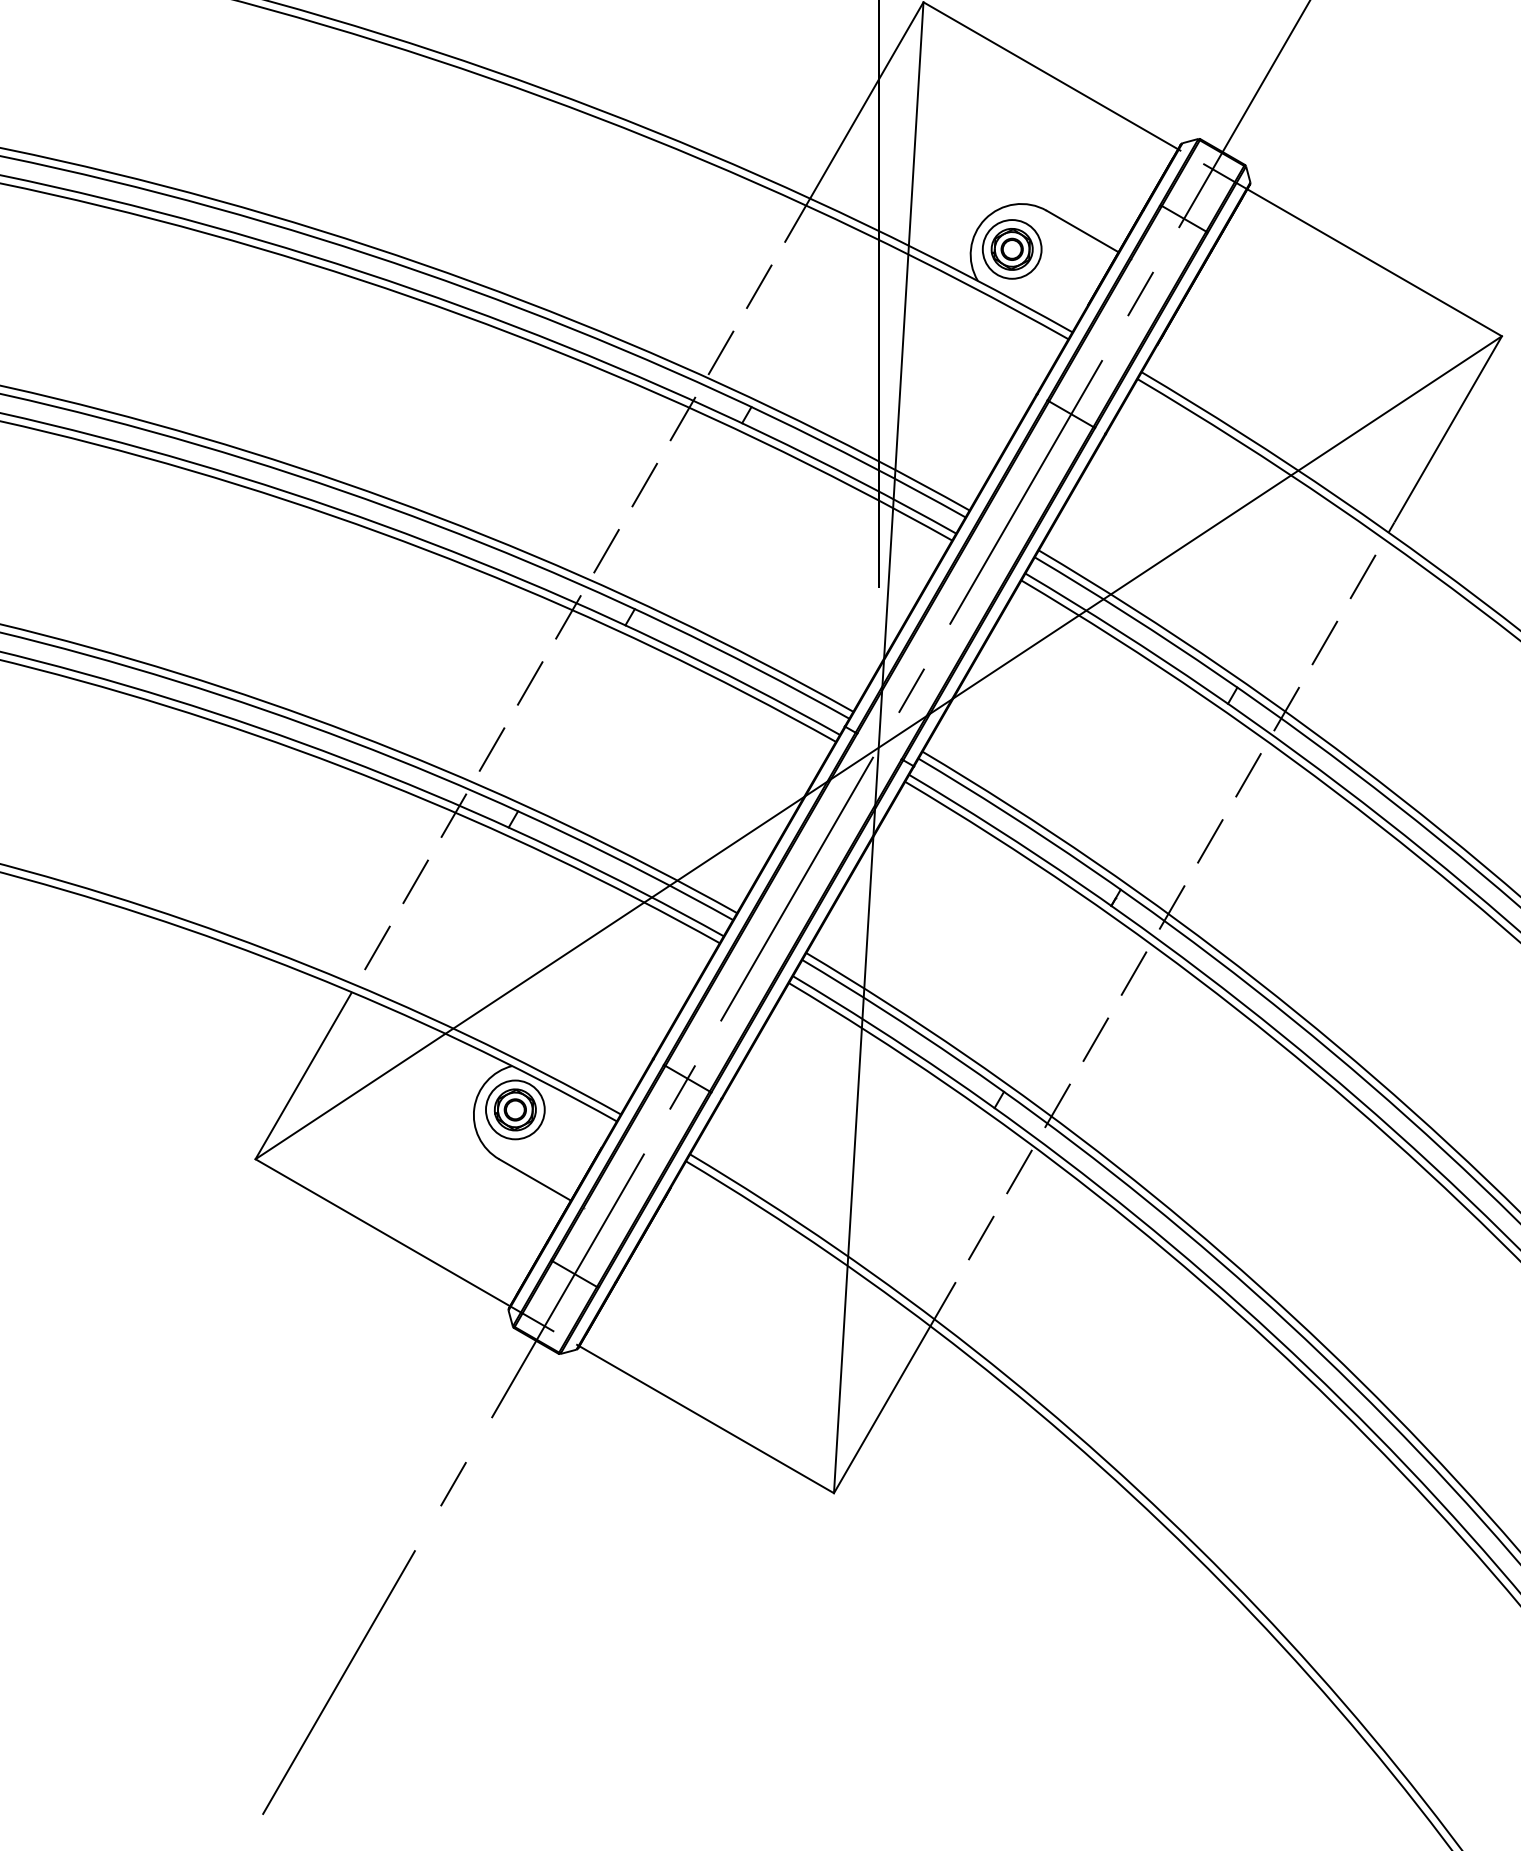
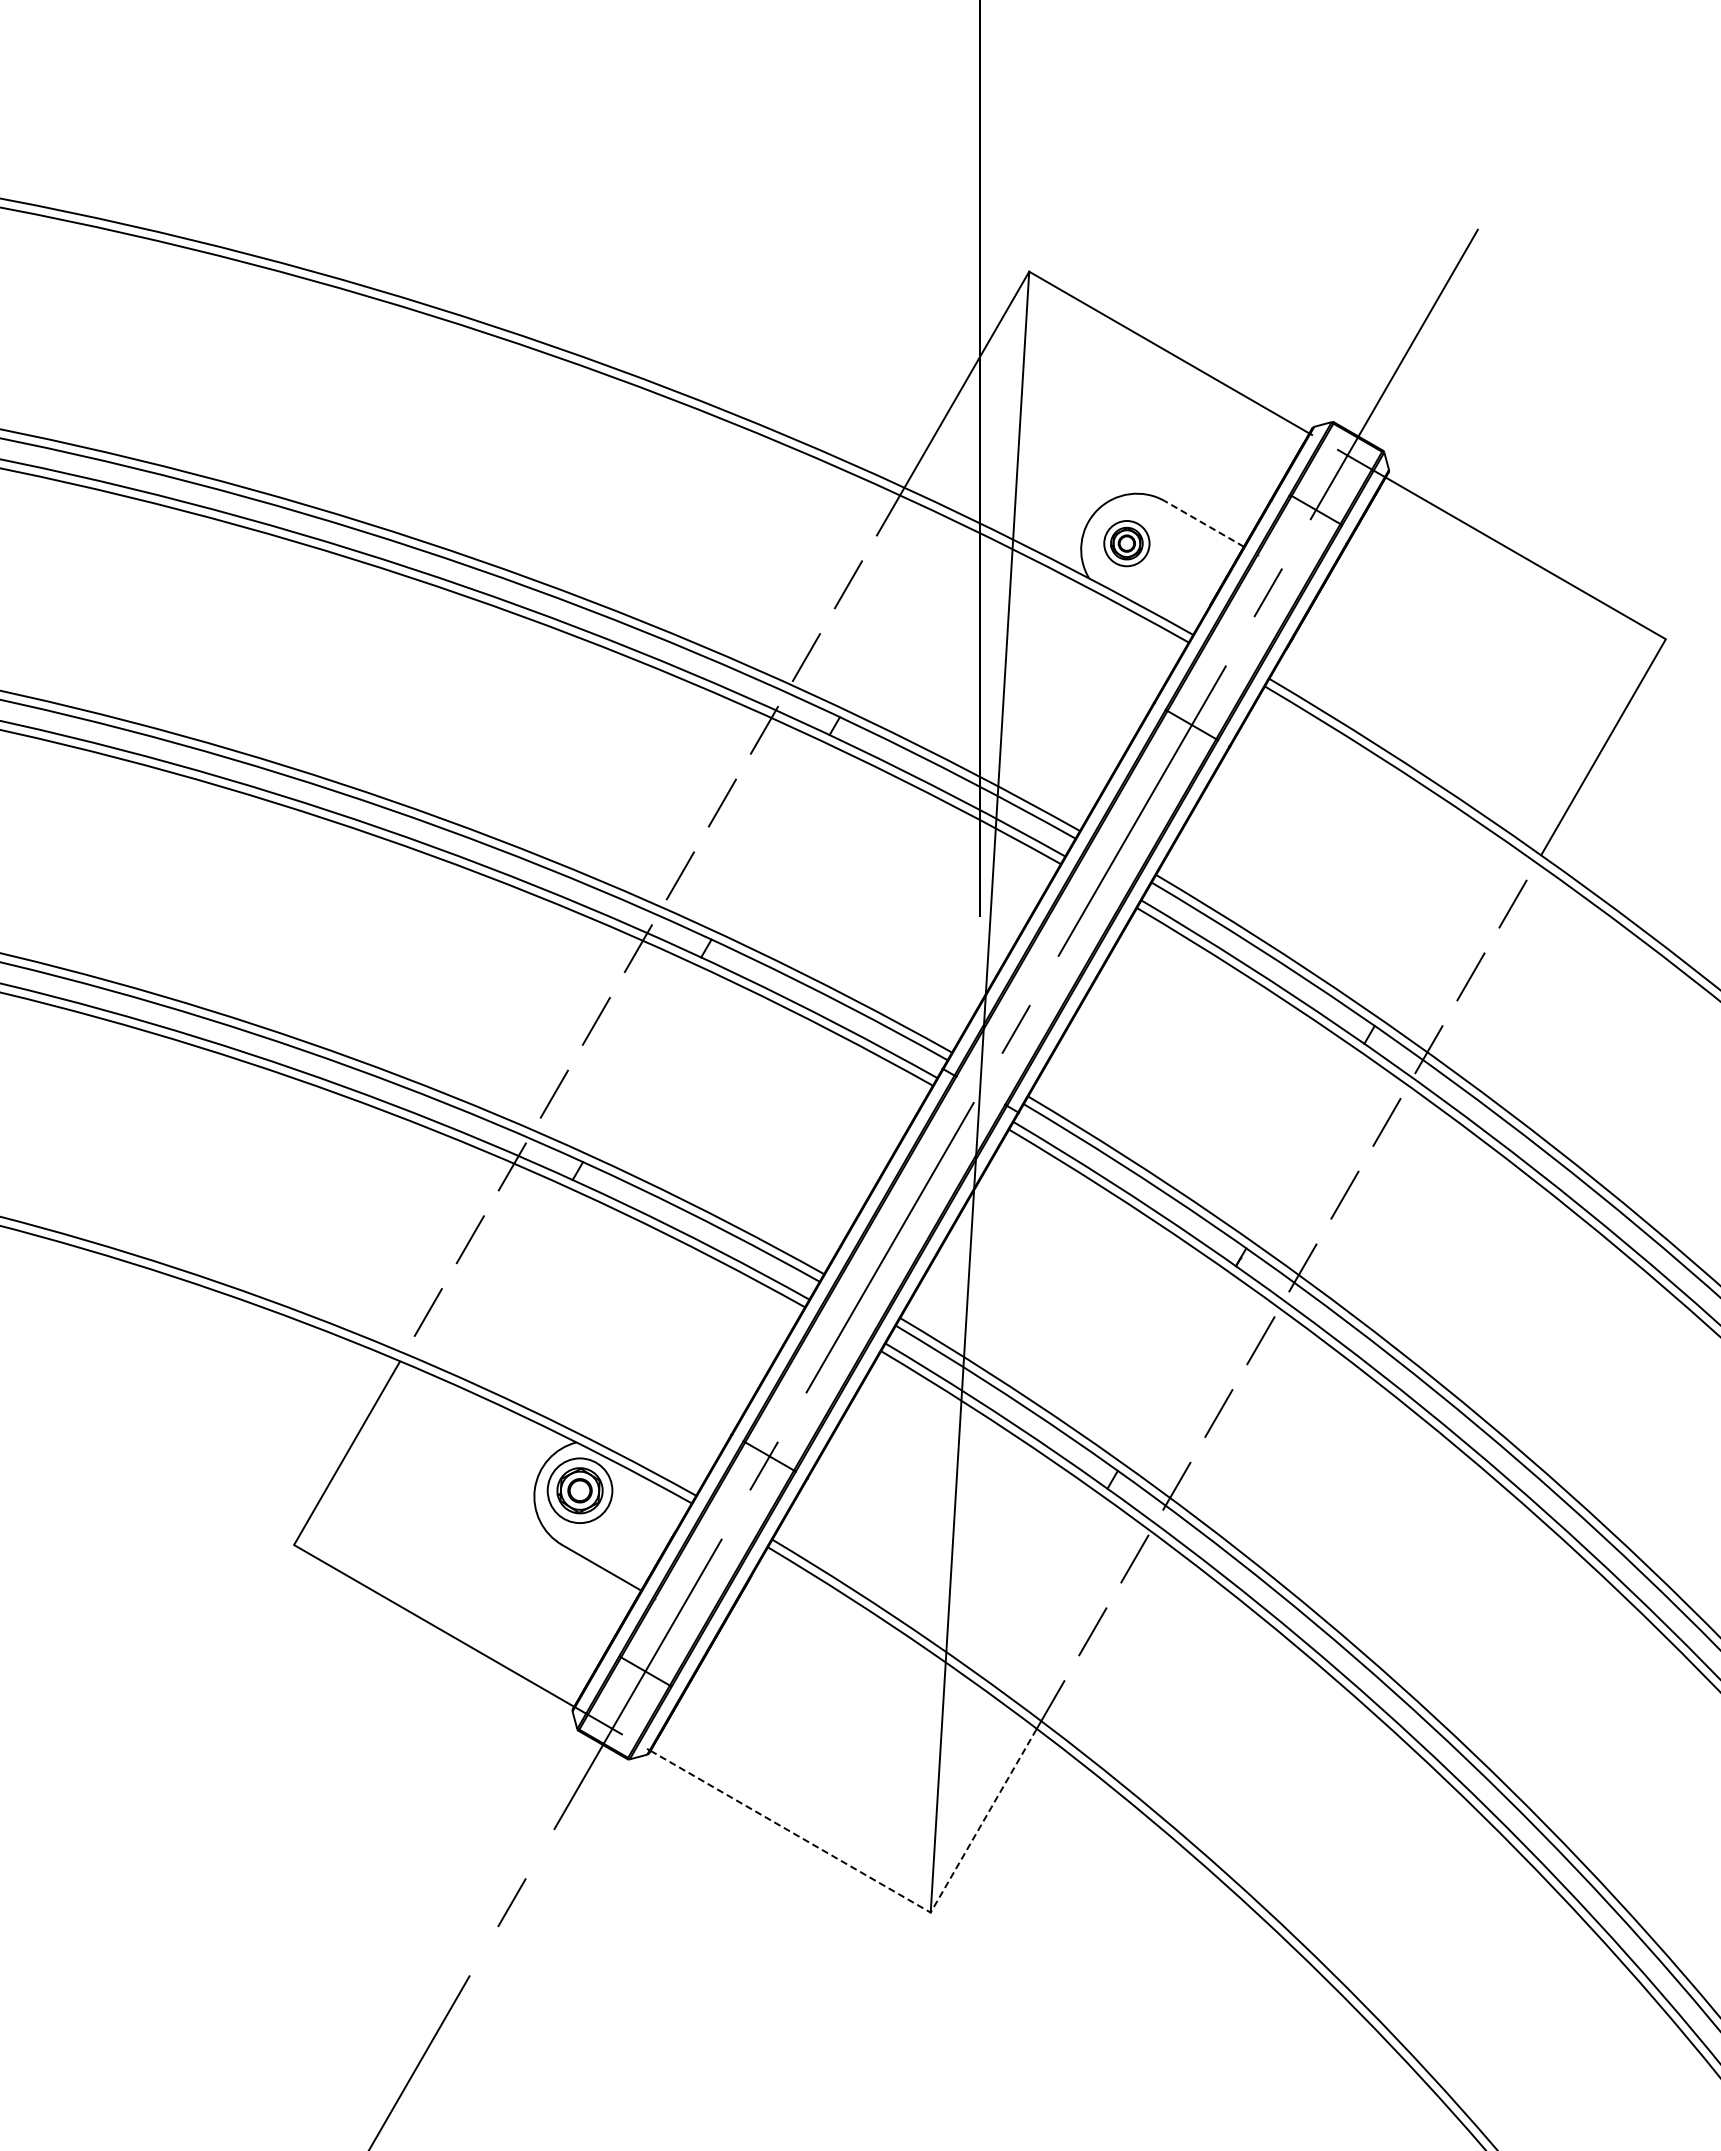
line: (1082, 231) -> (1204, 523), solid -> dashed
part: (1011, 249) -> (1126, 543), size x0.7
line: (878, 748) -> (979, 1092), removed
line: (791, 1468) -> (883, 1885), solid -> dashed

